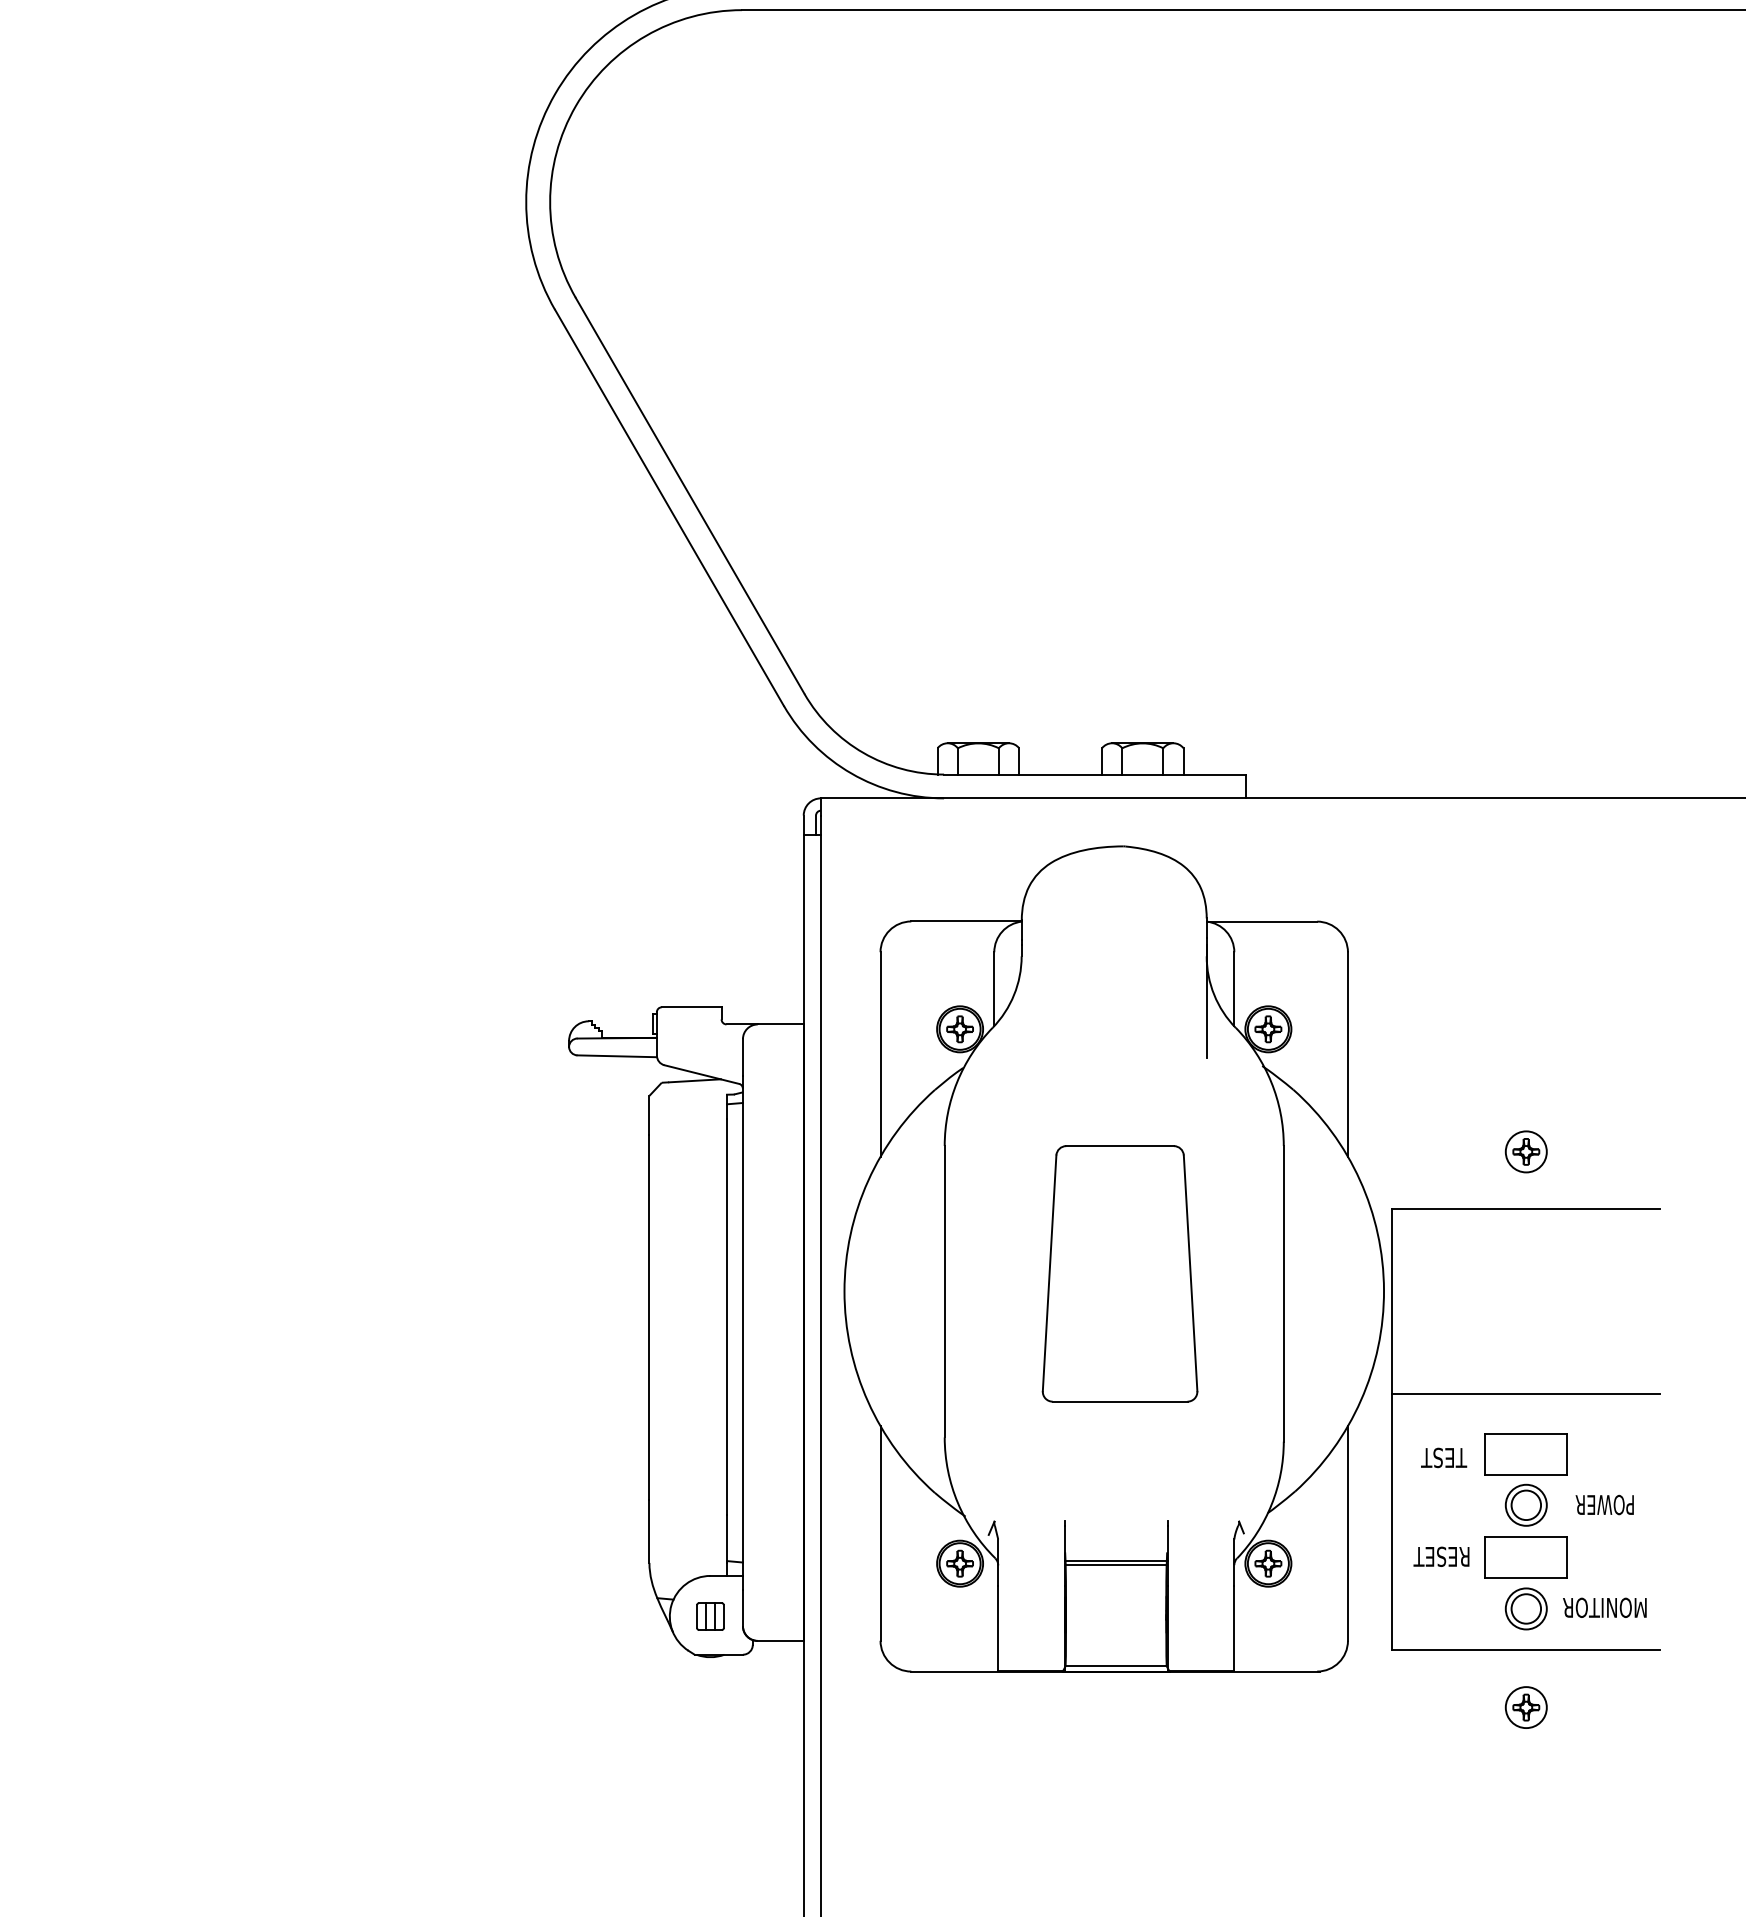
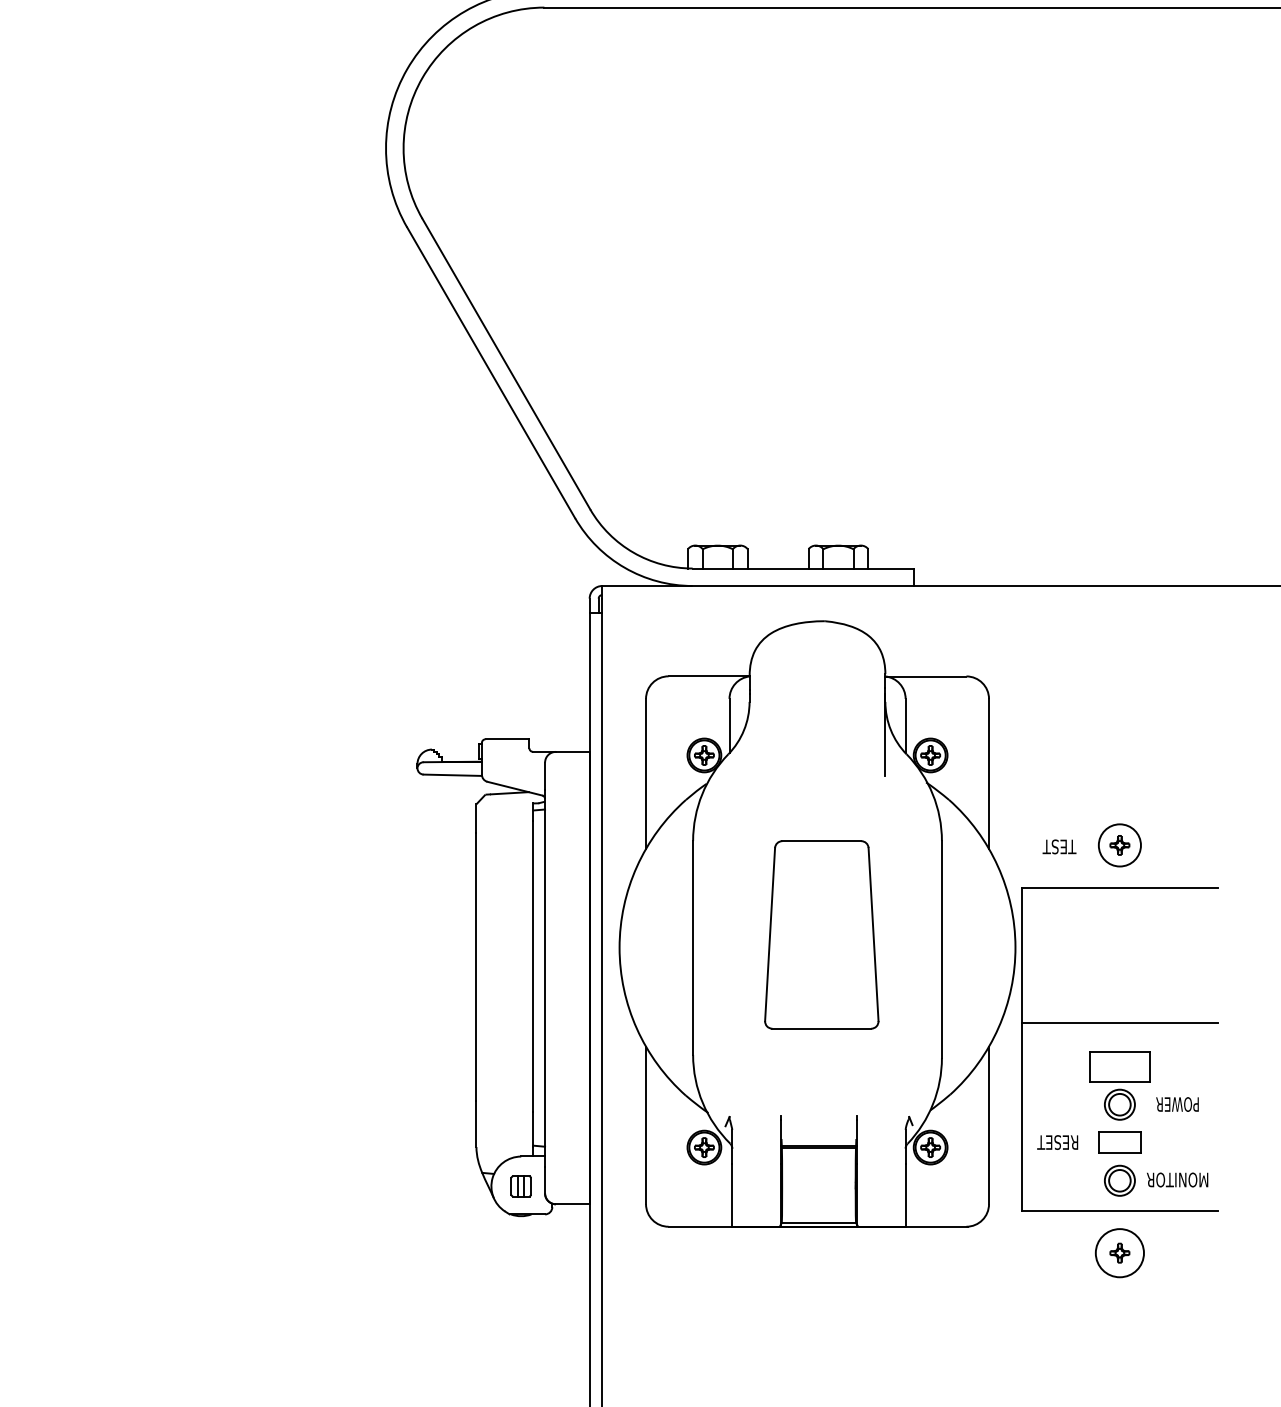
circle: (1525, 1151) -> (1119, 845), size x1.4
text: (1444, 1457) -> (1059, 846), moved
part: (1525, 1557) -> (1119, 1143), size x0.7
circle: (1525, 1707) -> (1119, 1253), size x1.6

